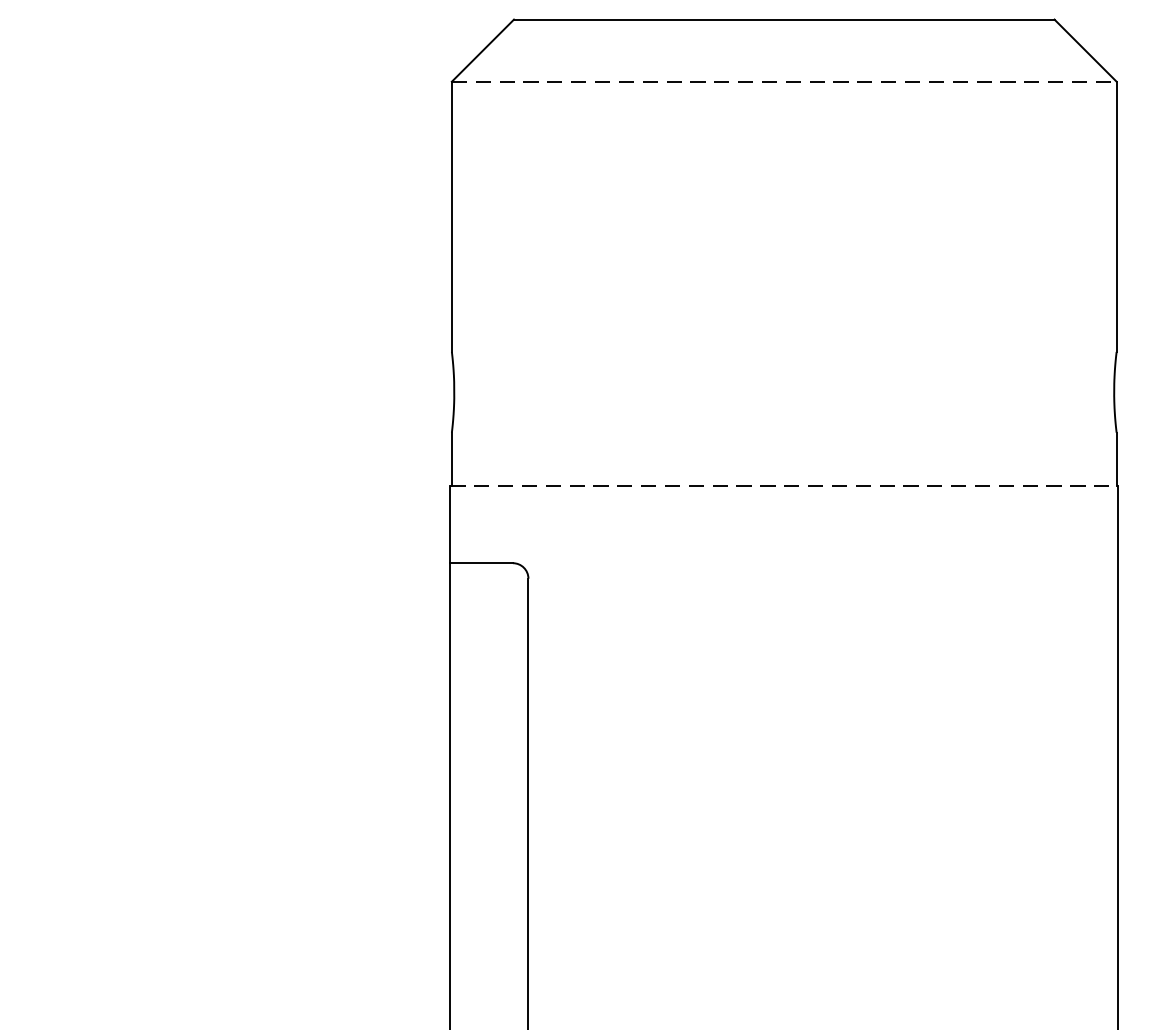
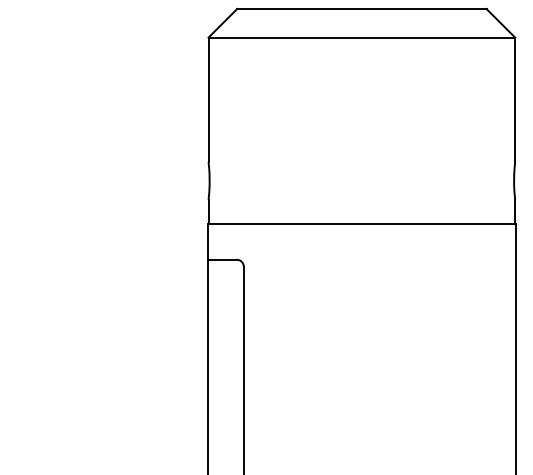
line: (785, 81) -> (362, 37), dashed -> solid
line: (785, 484) -> (362, 223), dashed -> solid

